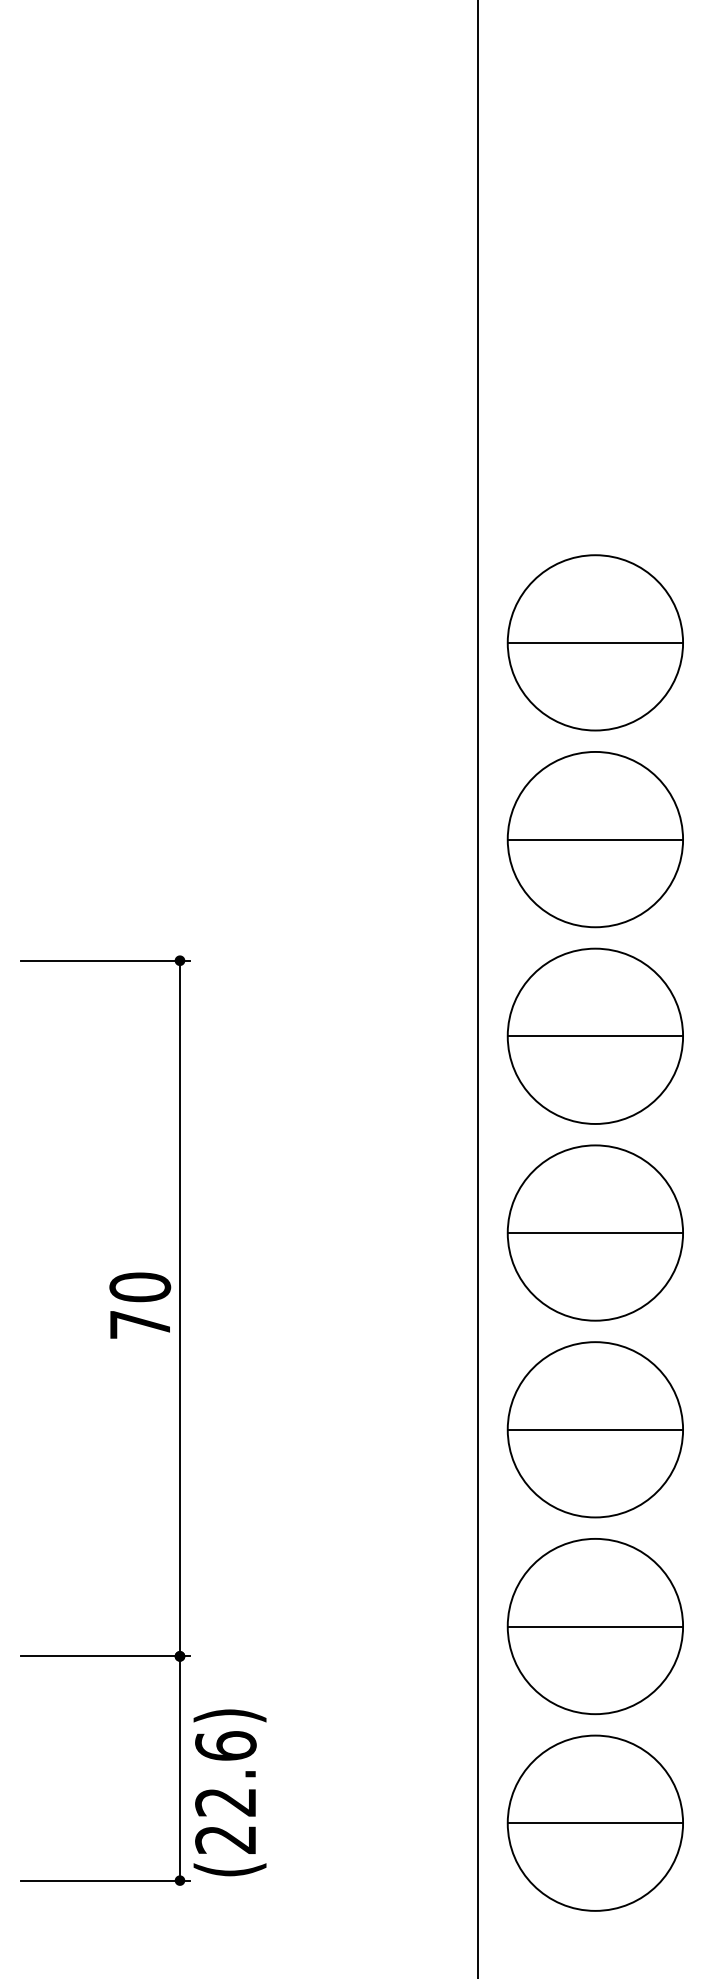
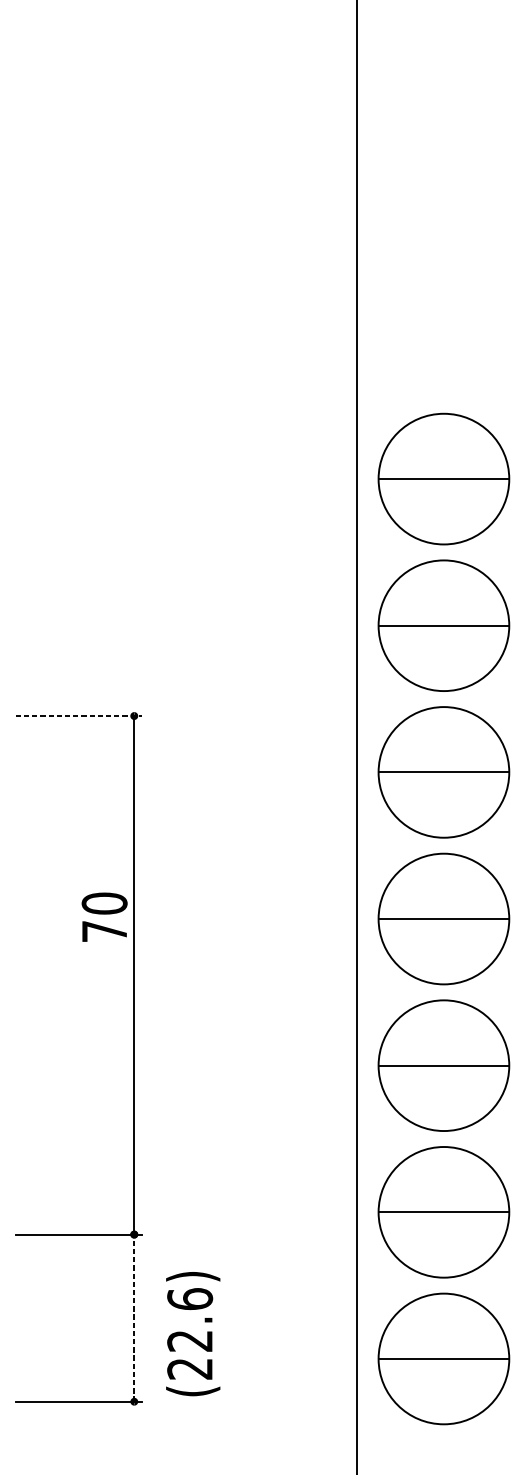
line: (105, 960) -> (78, 715), solid -> dashed
text: (140, 1305) -> (104, 917), moved
line: (179, 1767) -> (133, 1317), solid -> dashed
text: (229, 1792) -> (192, 1333), moved

